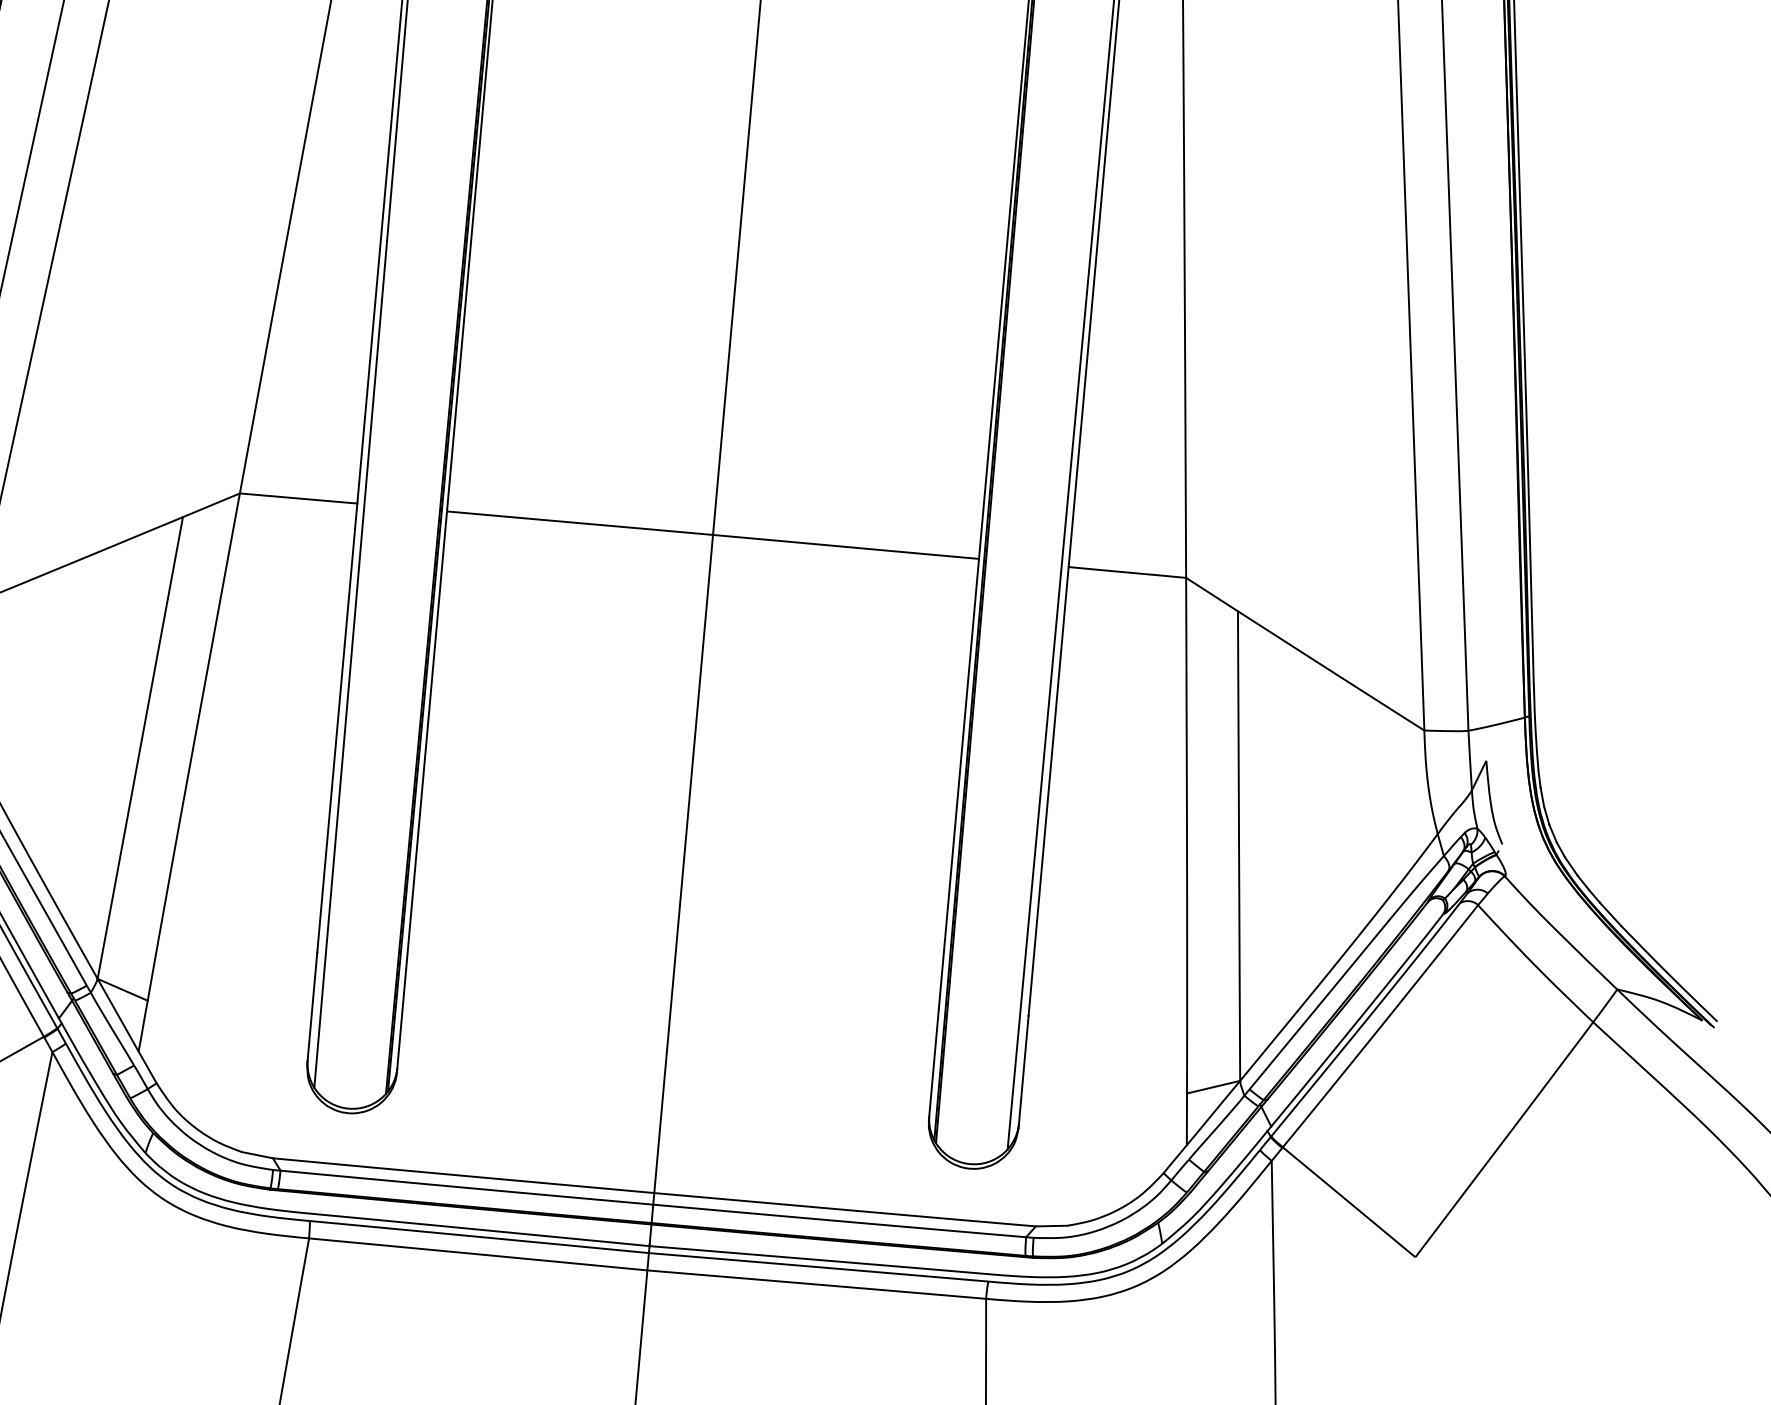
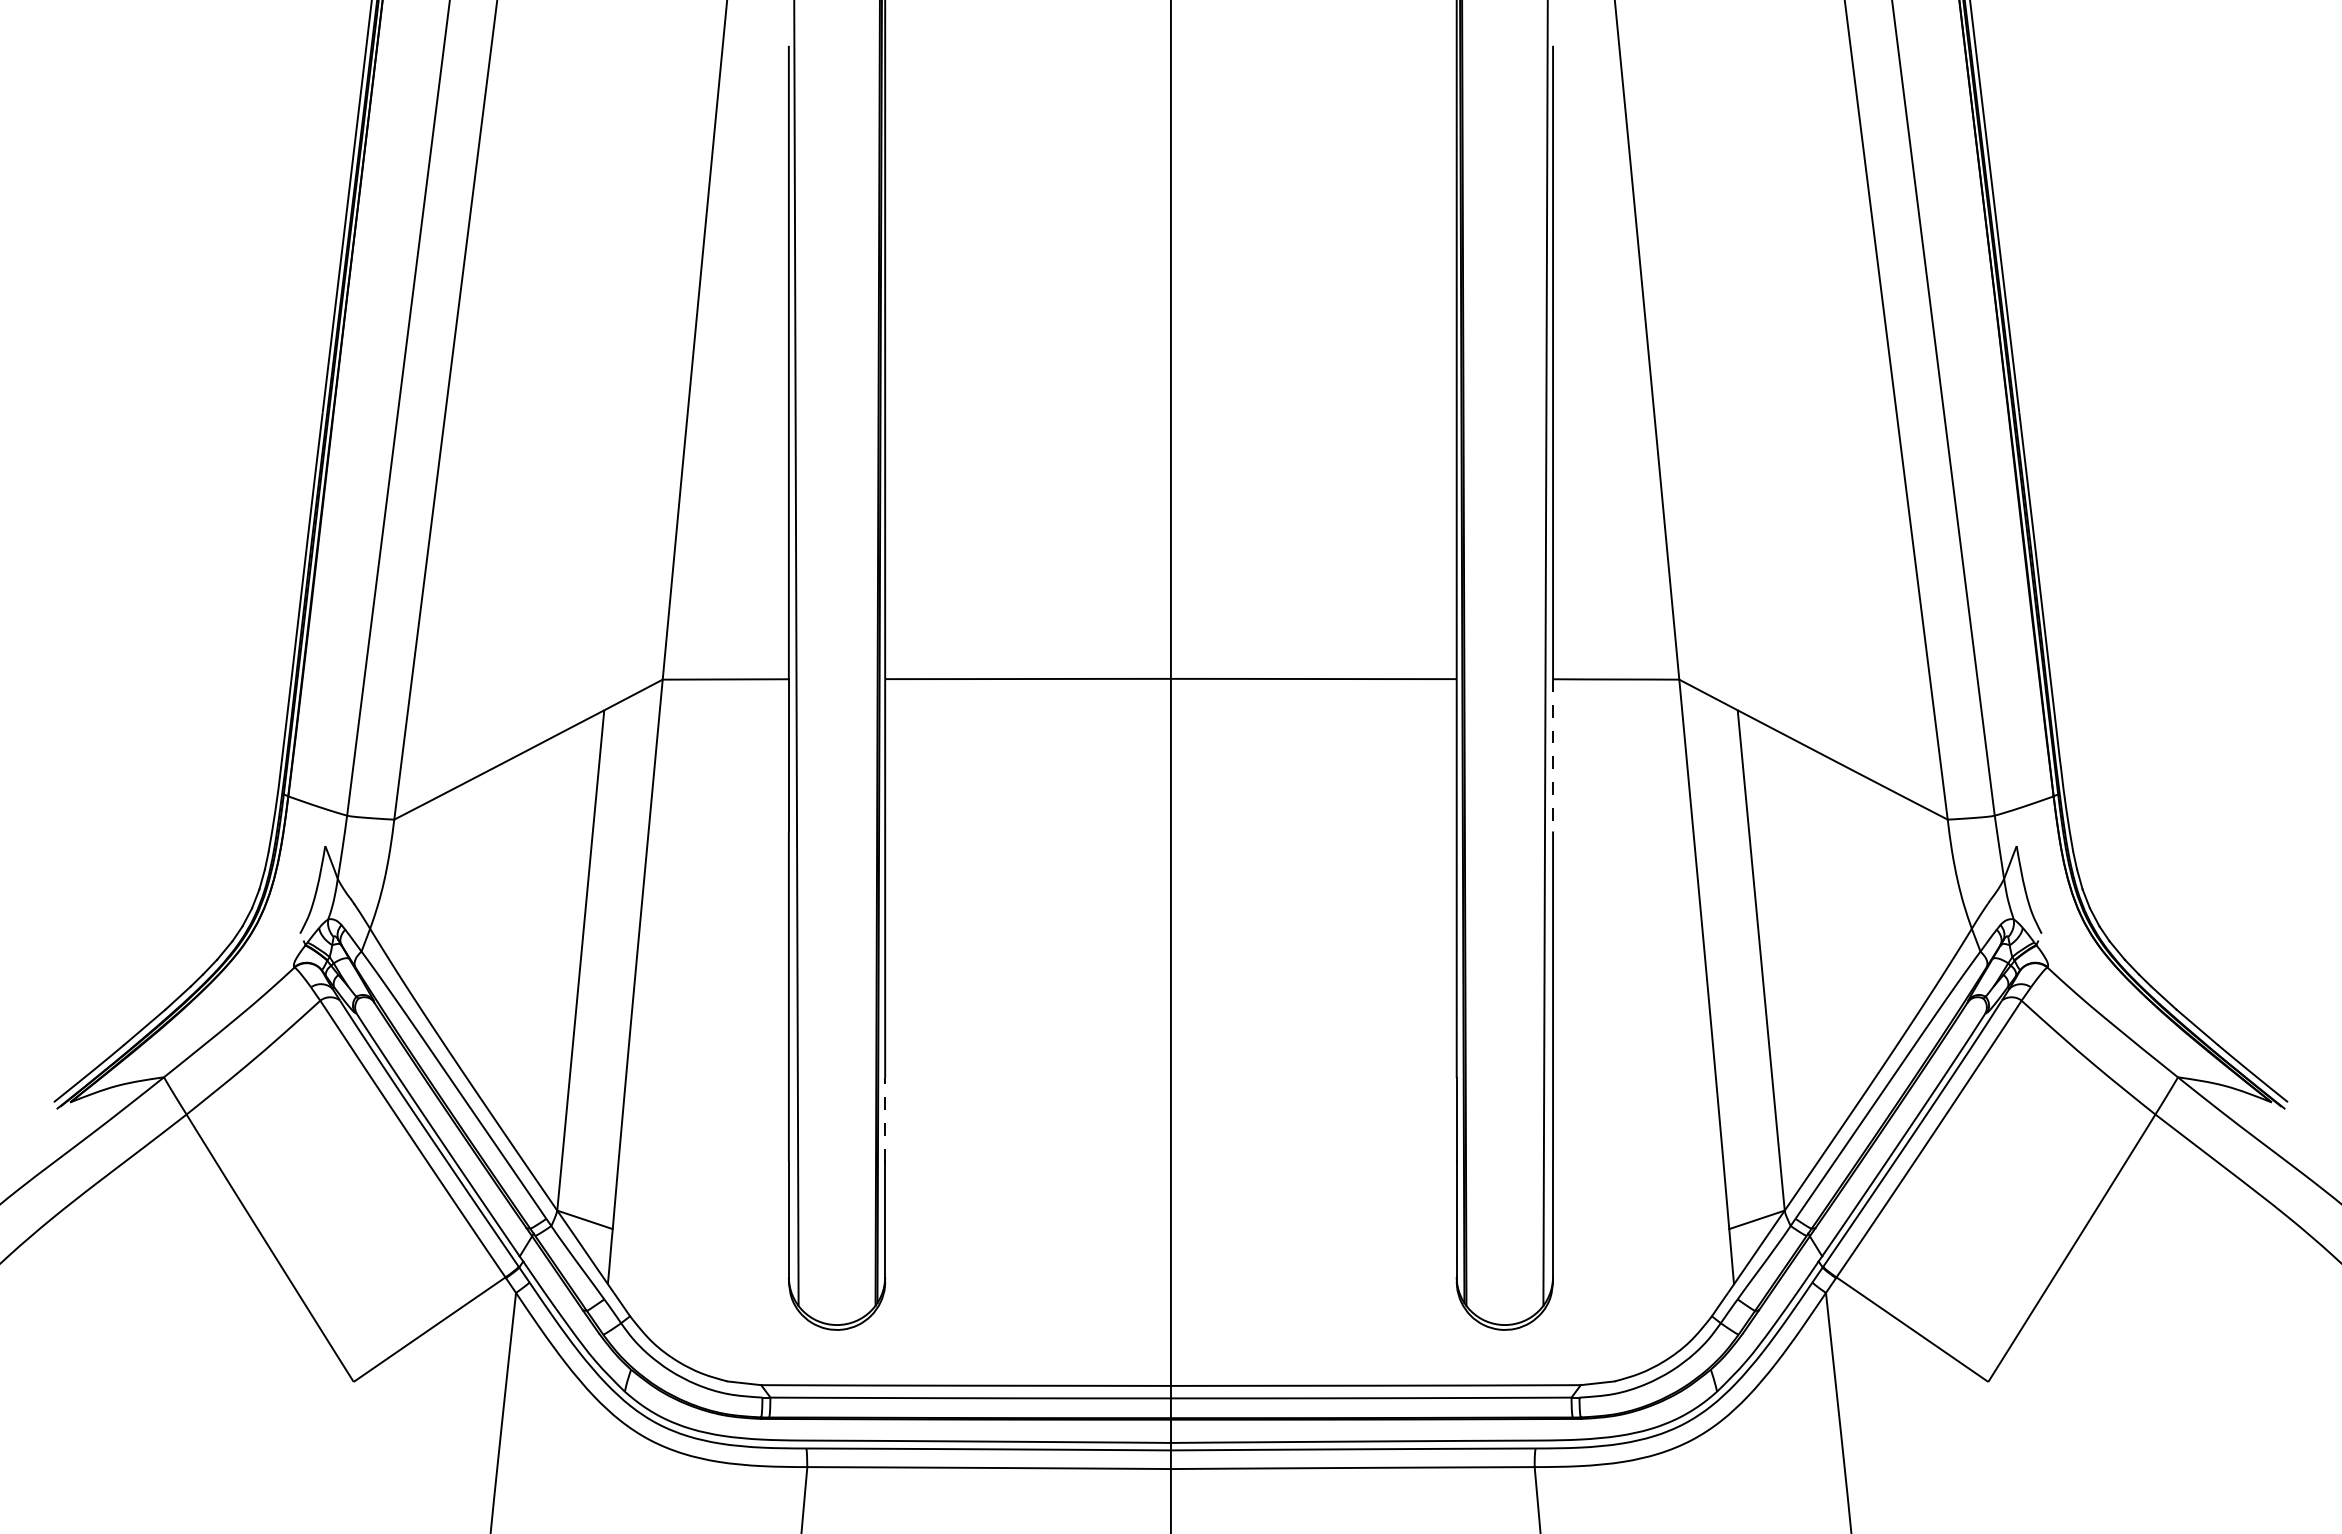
line: (1062, 638) -> (1553, 755), solid -> dashed
line: (410, 921) -> (885, 1119), solid -> dashed

